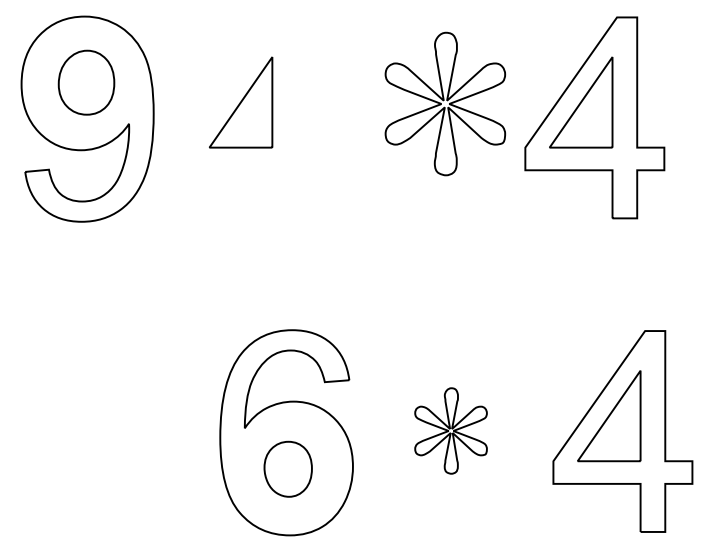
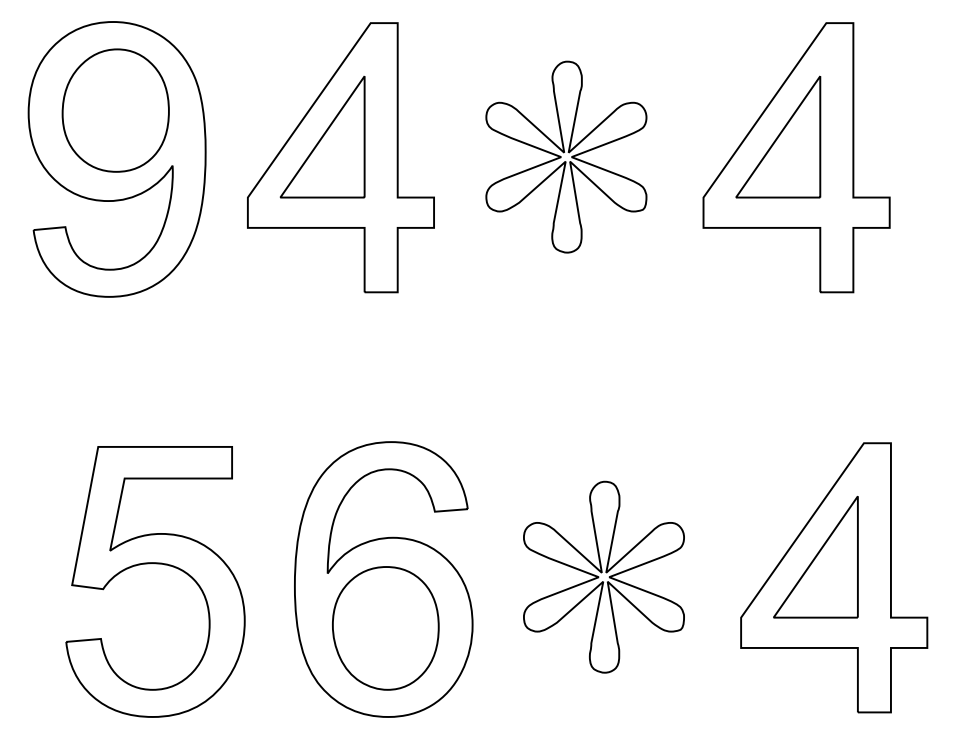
part: (86, 82) -> (115, 110), size x1.43
part: (445, 103) -> (566, 156), moved
part: (254, 117) -> (340, 157), added
part: (116, 421) -> (155, 564), added
part: (450, 430) -> (603, 576), size x1.67
part: (287, 469) -> (385, 628), size x1.67

